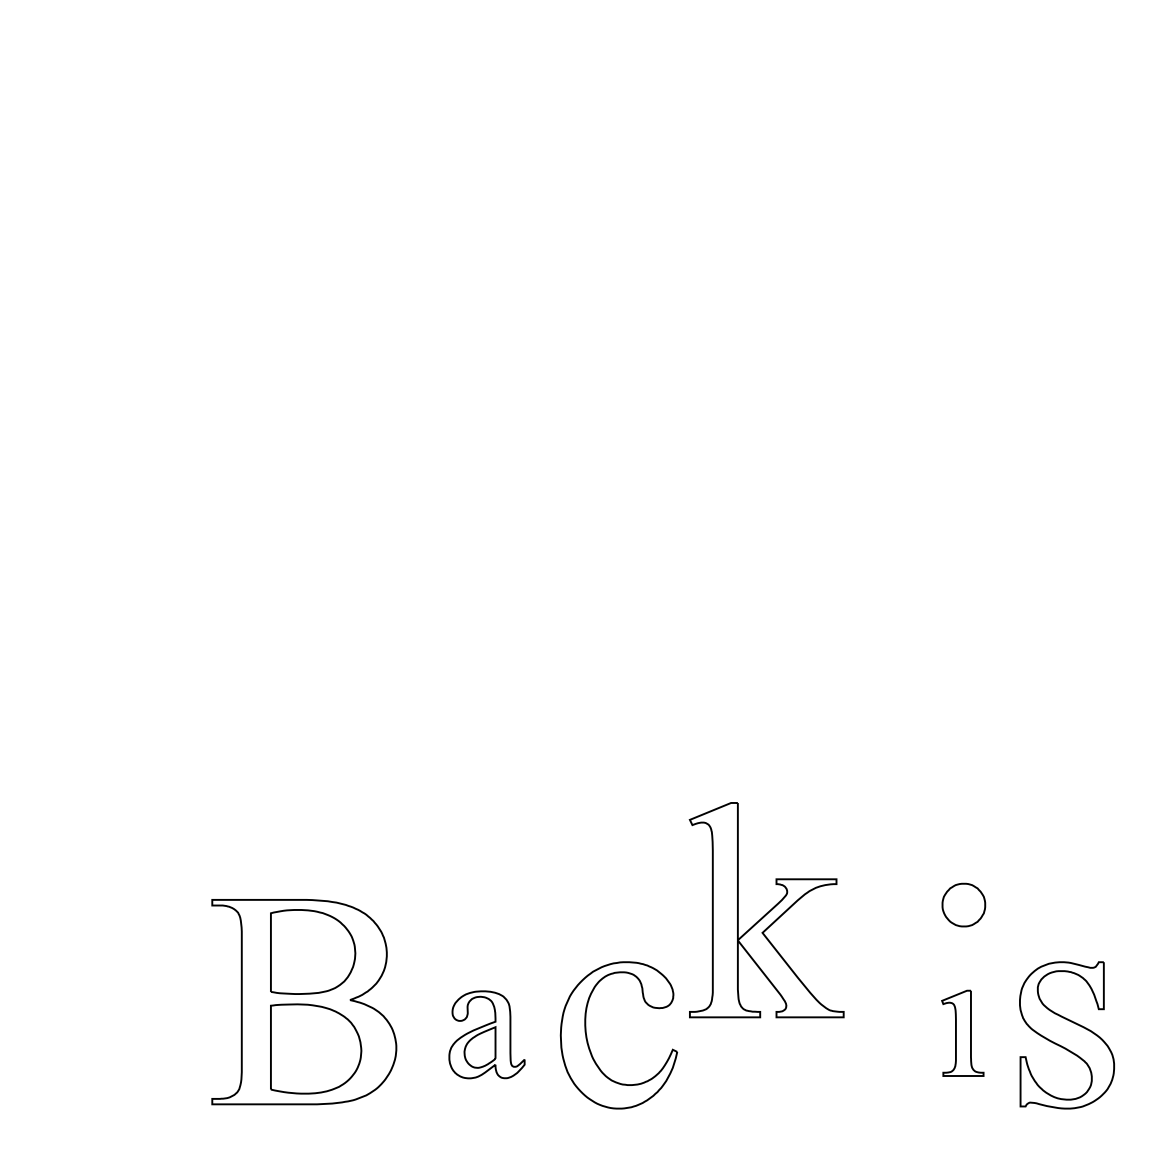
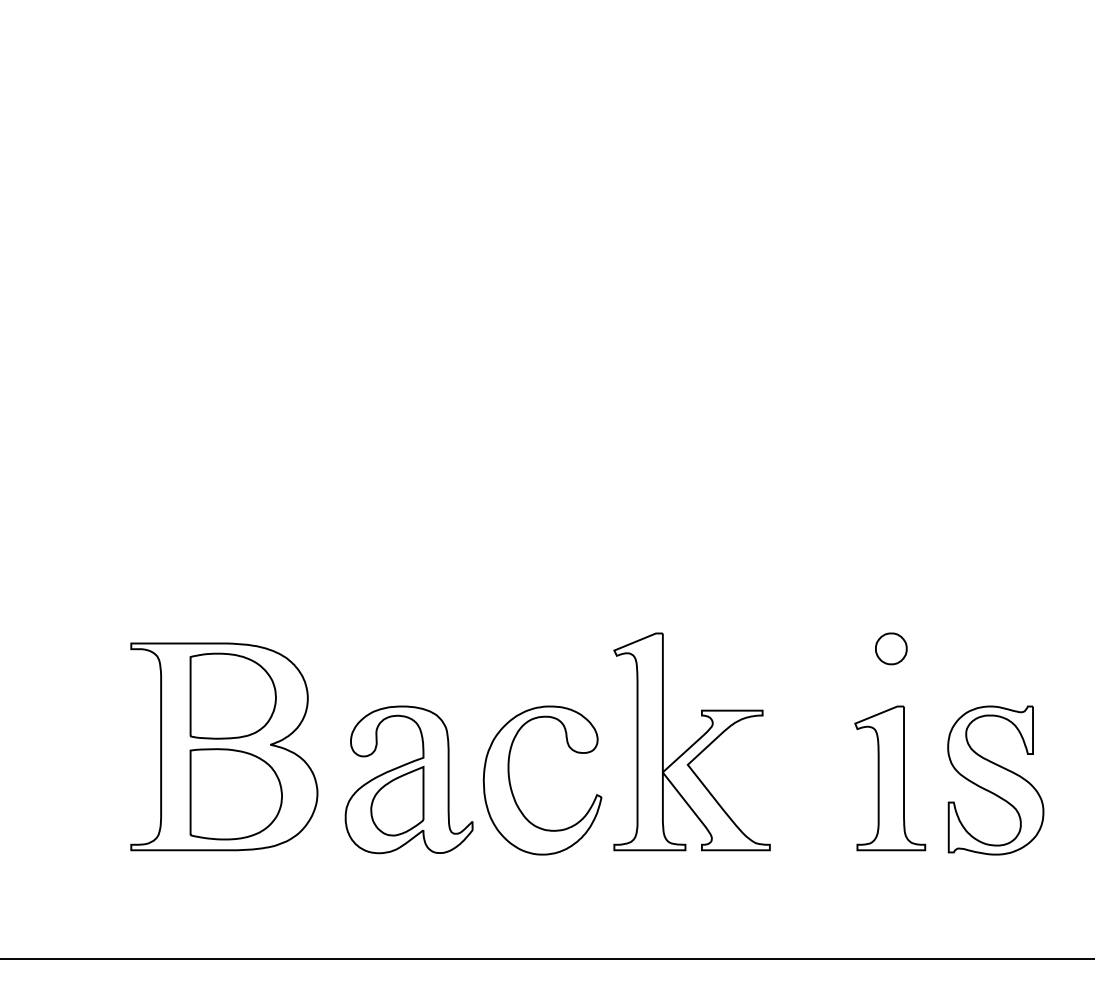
part: (963, 905) -> (891, 649), size x0.71
part: (766, 910) -> (691, 742), moved
part: (962, 1033) -> (890, 778), size x1.67
part: (486, 1034) -> (408, 779), size x1.67

